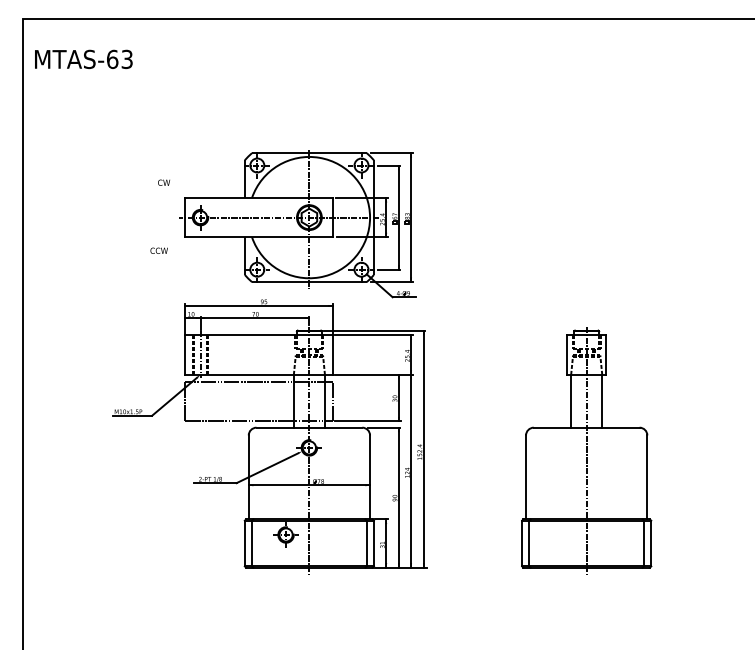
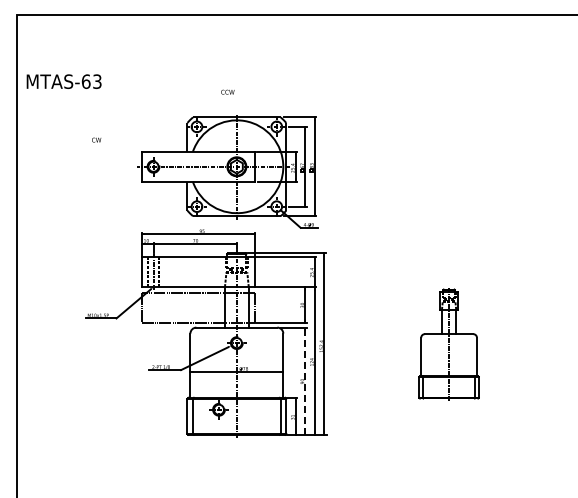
text: (82, 59) -> (63, 81), moved
text: (163, 181) -> (96, 139), moved
text: (158, 249) -> (227, 91), moved
part: (585, 448) -> (448, 343), size x0.6
line: (399, 498) -> (305, 381), solid -> dashed

